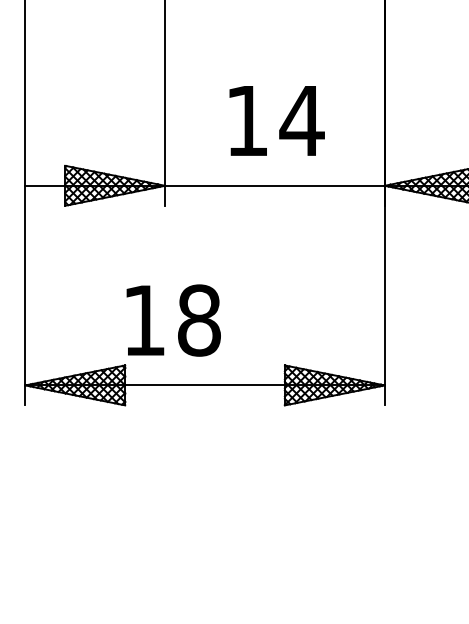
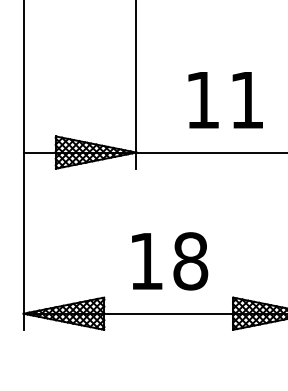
text: (301, 120) -> (246, 99), 14 -> 11
text: (173, 320) -> (169, 261), moved

